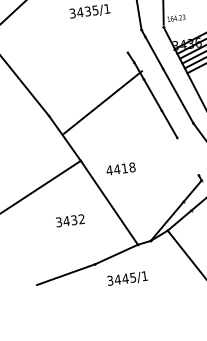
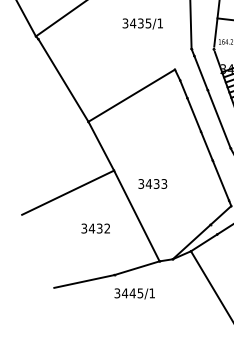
line: (102, 102) -> (131, 95), moved
line: (187, 156) -> (220, 180), added
text: (120, 168) -> (152, 183), 4418 -> 3433
text: (127, 278) -> (134, 293), moved

